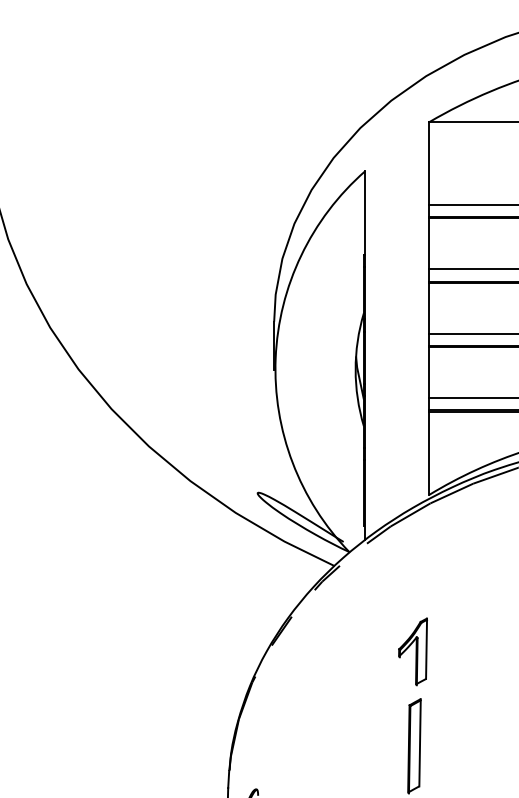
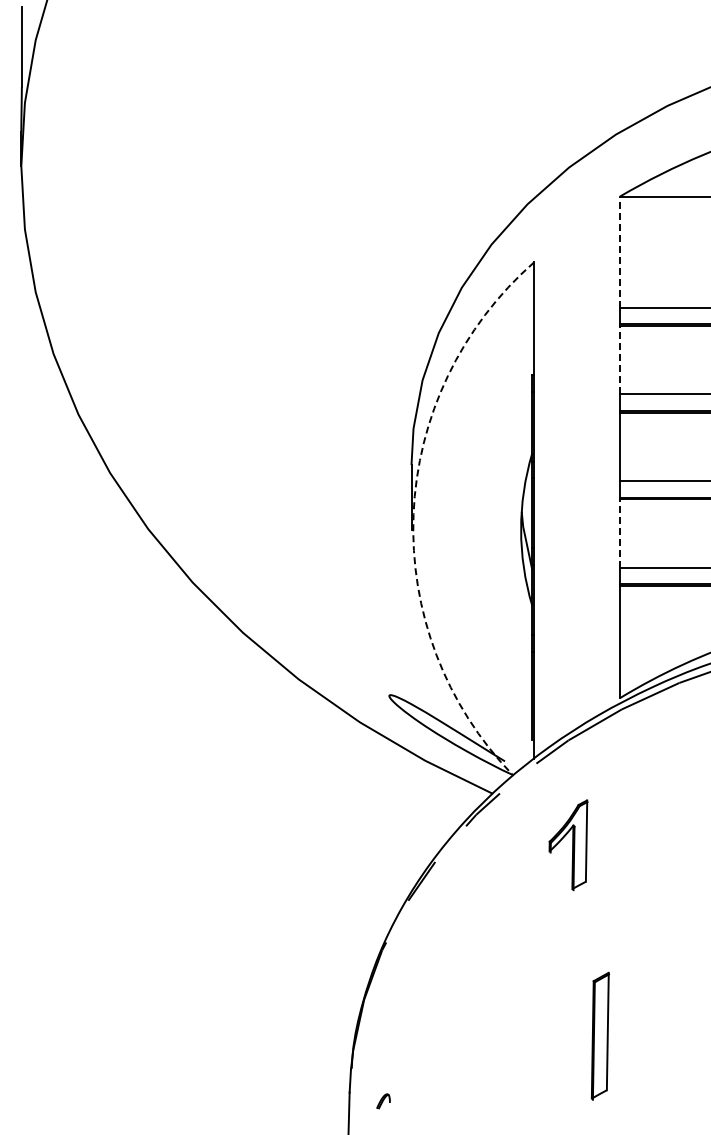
line: (429, 163) -> (620, 252), solid -> dashed
line: (429, 243) -> (620, 359), solid -> dashed
arc: (275, 358) -> (413, 514), solid -> dashed
line: (429, 371) -> (620, 532), solid -> dashed
part: (413, 652) -> (568, 845), moved

